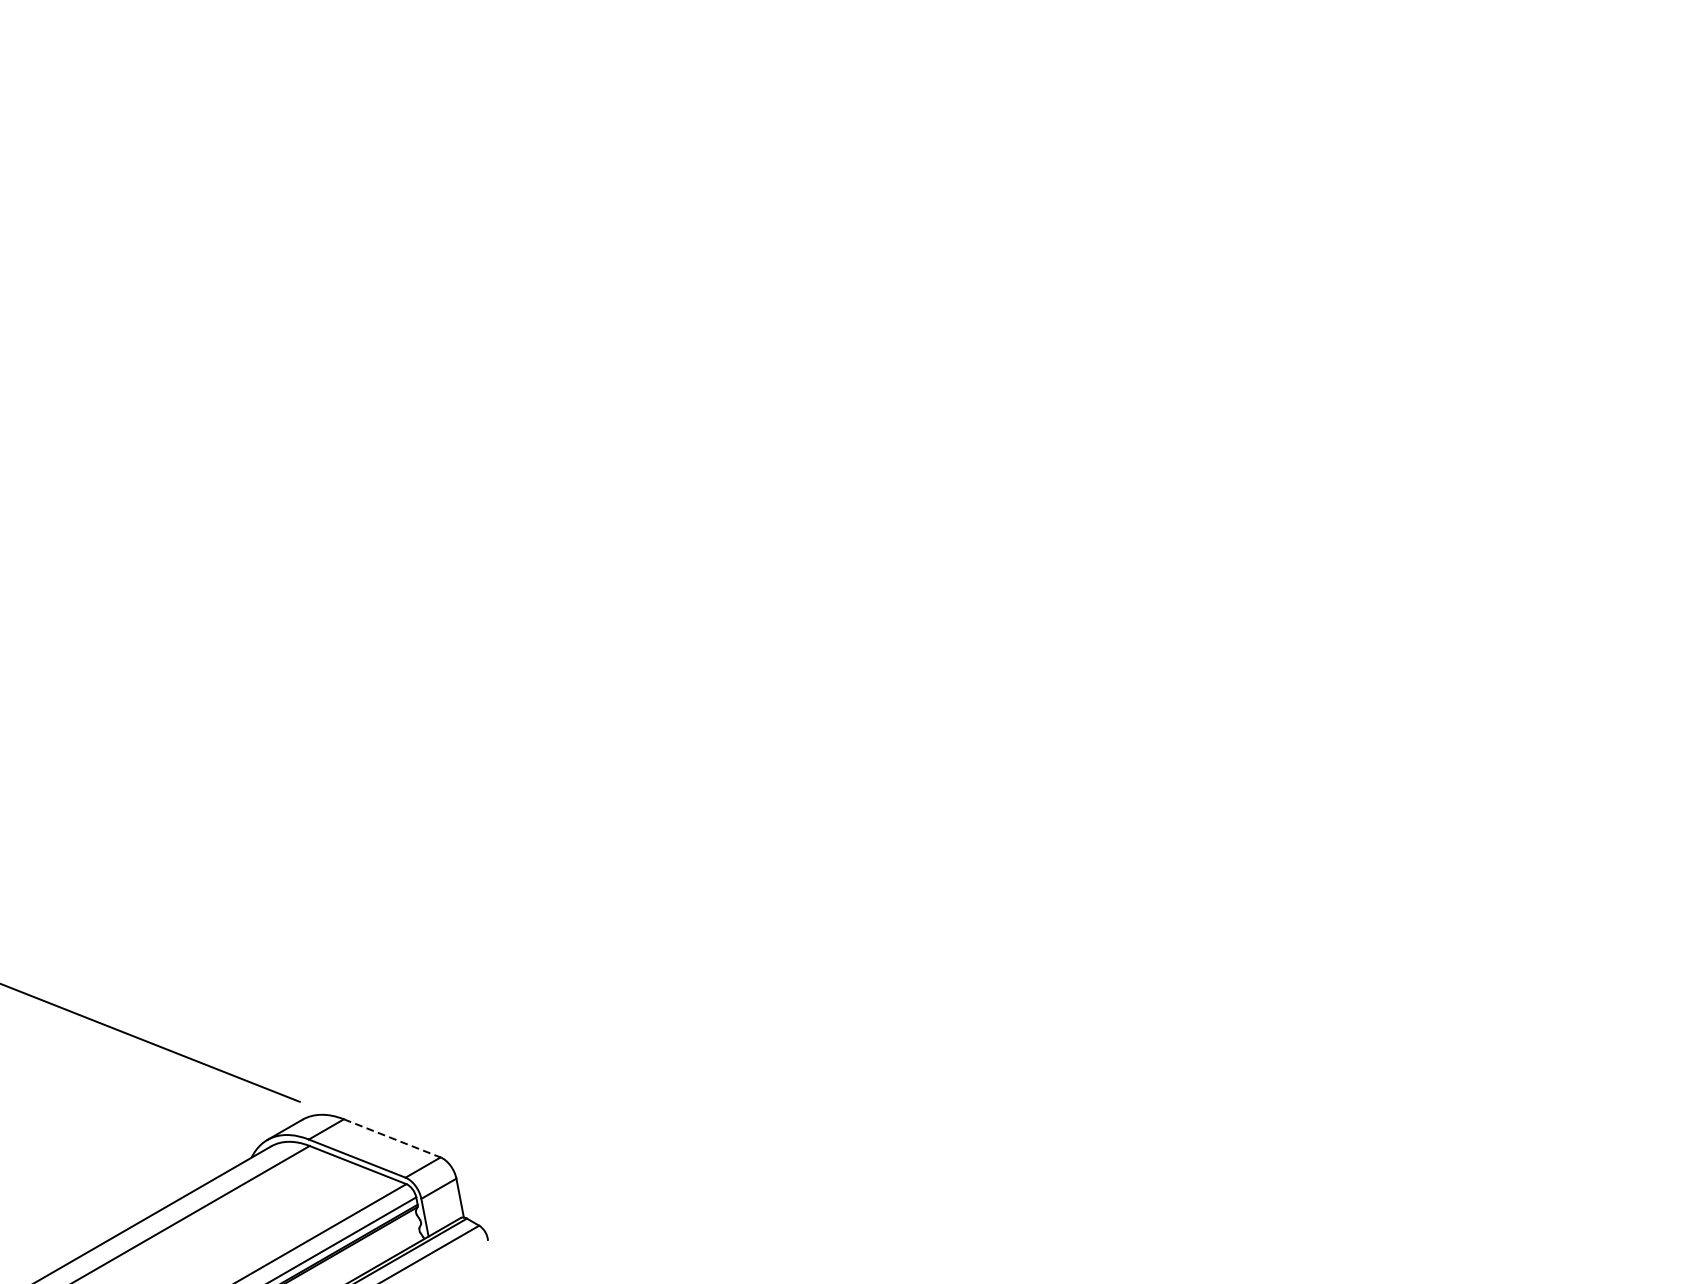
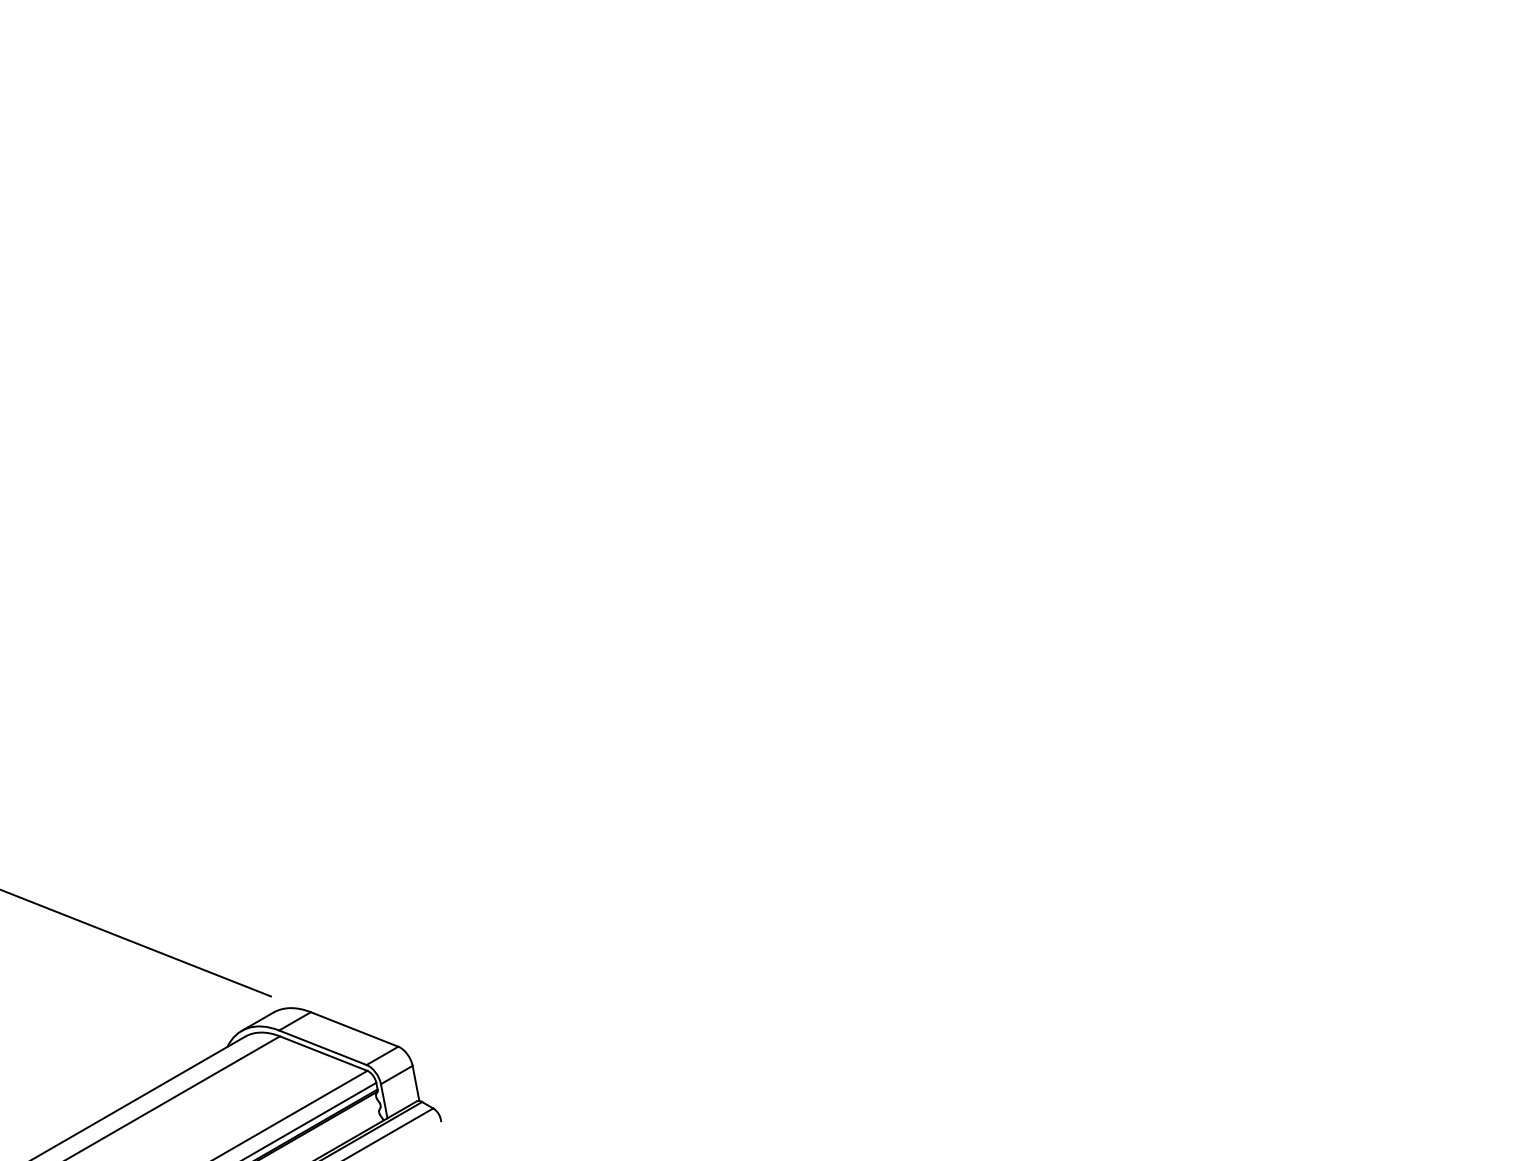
line: (393, 1138) -> (355, 1029), dashed -> solid

